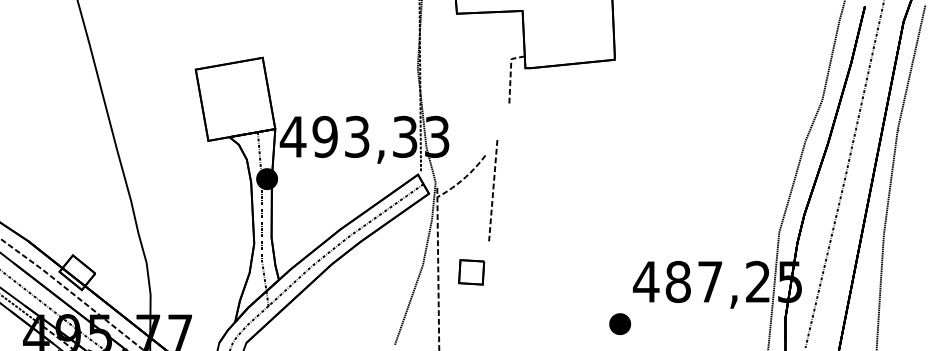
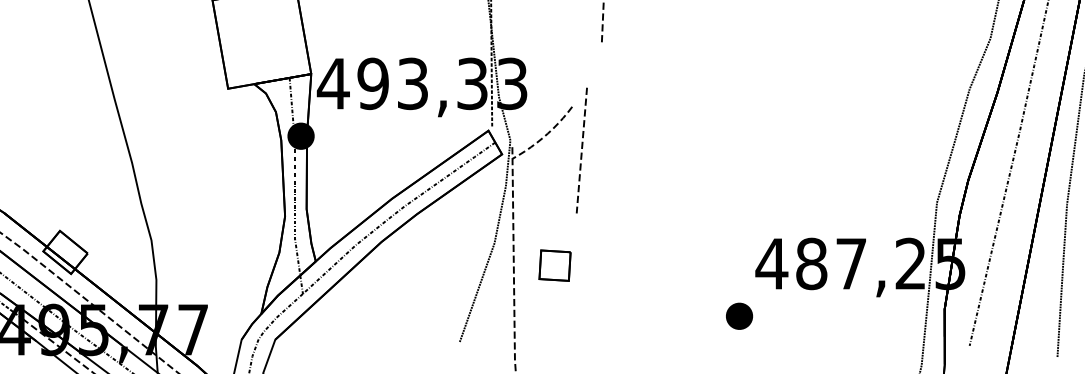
part: (471, 272) -> (554, 265), moved

